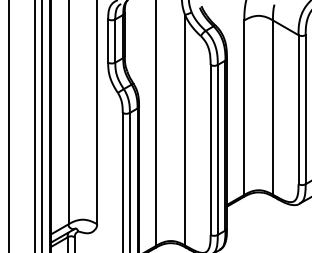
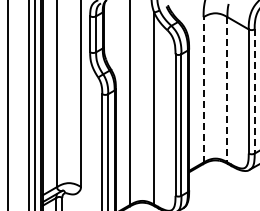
line: (244, 107) -> (203, 89), solid -> dashed
line: (273, 107) -> (227, 89), solid -> dashed
line: (305, 109) -> (254, 91), solid -> dashed

